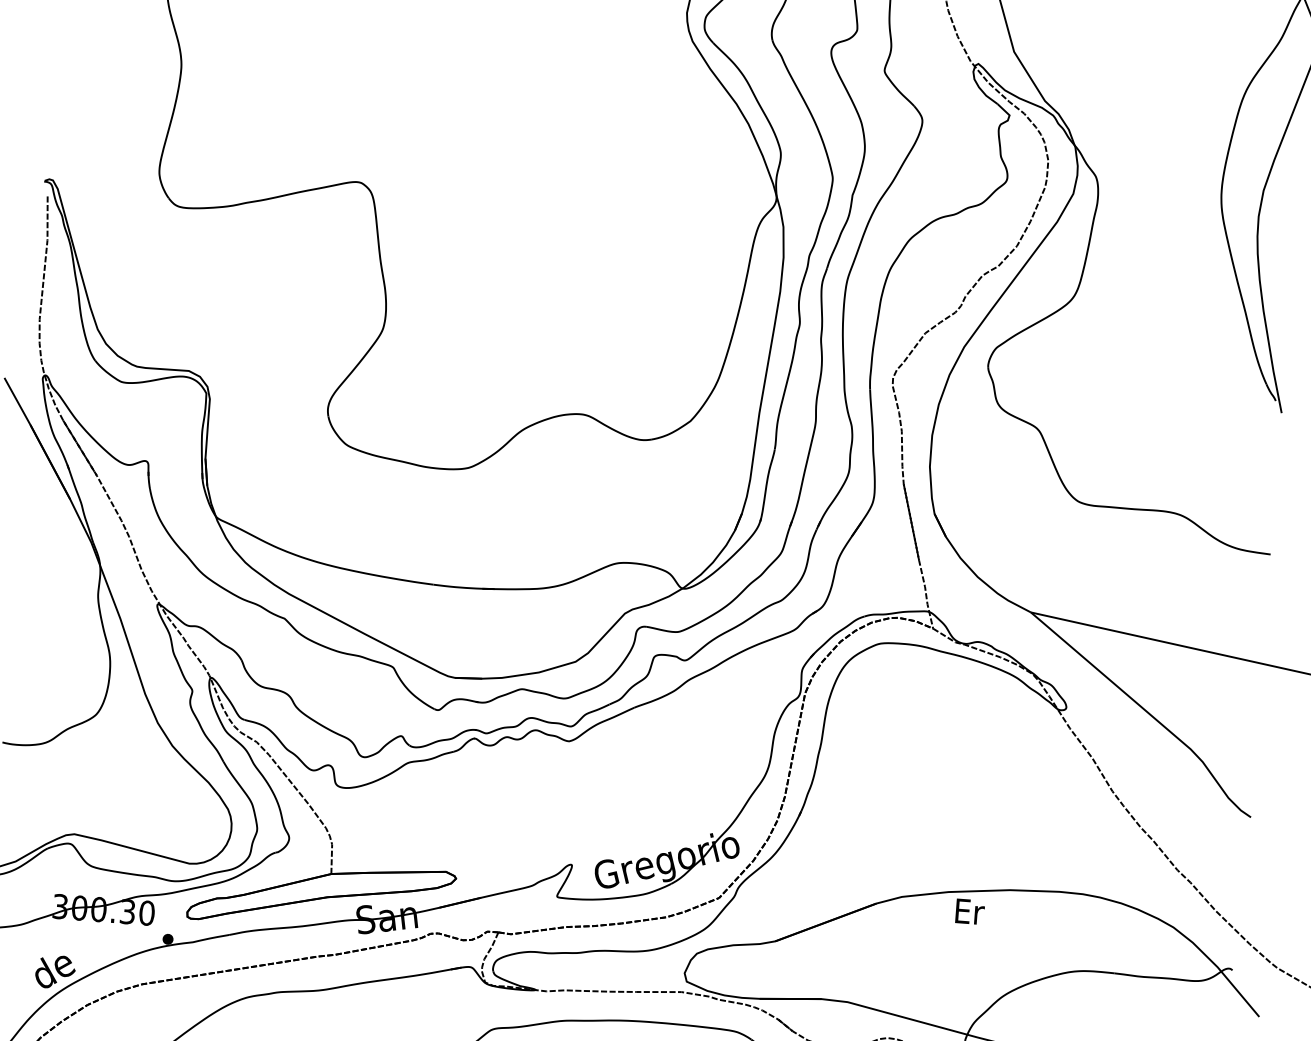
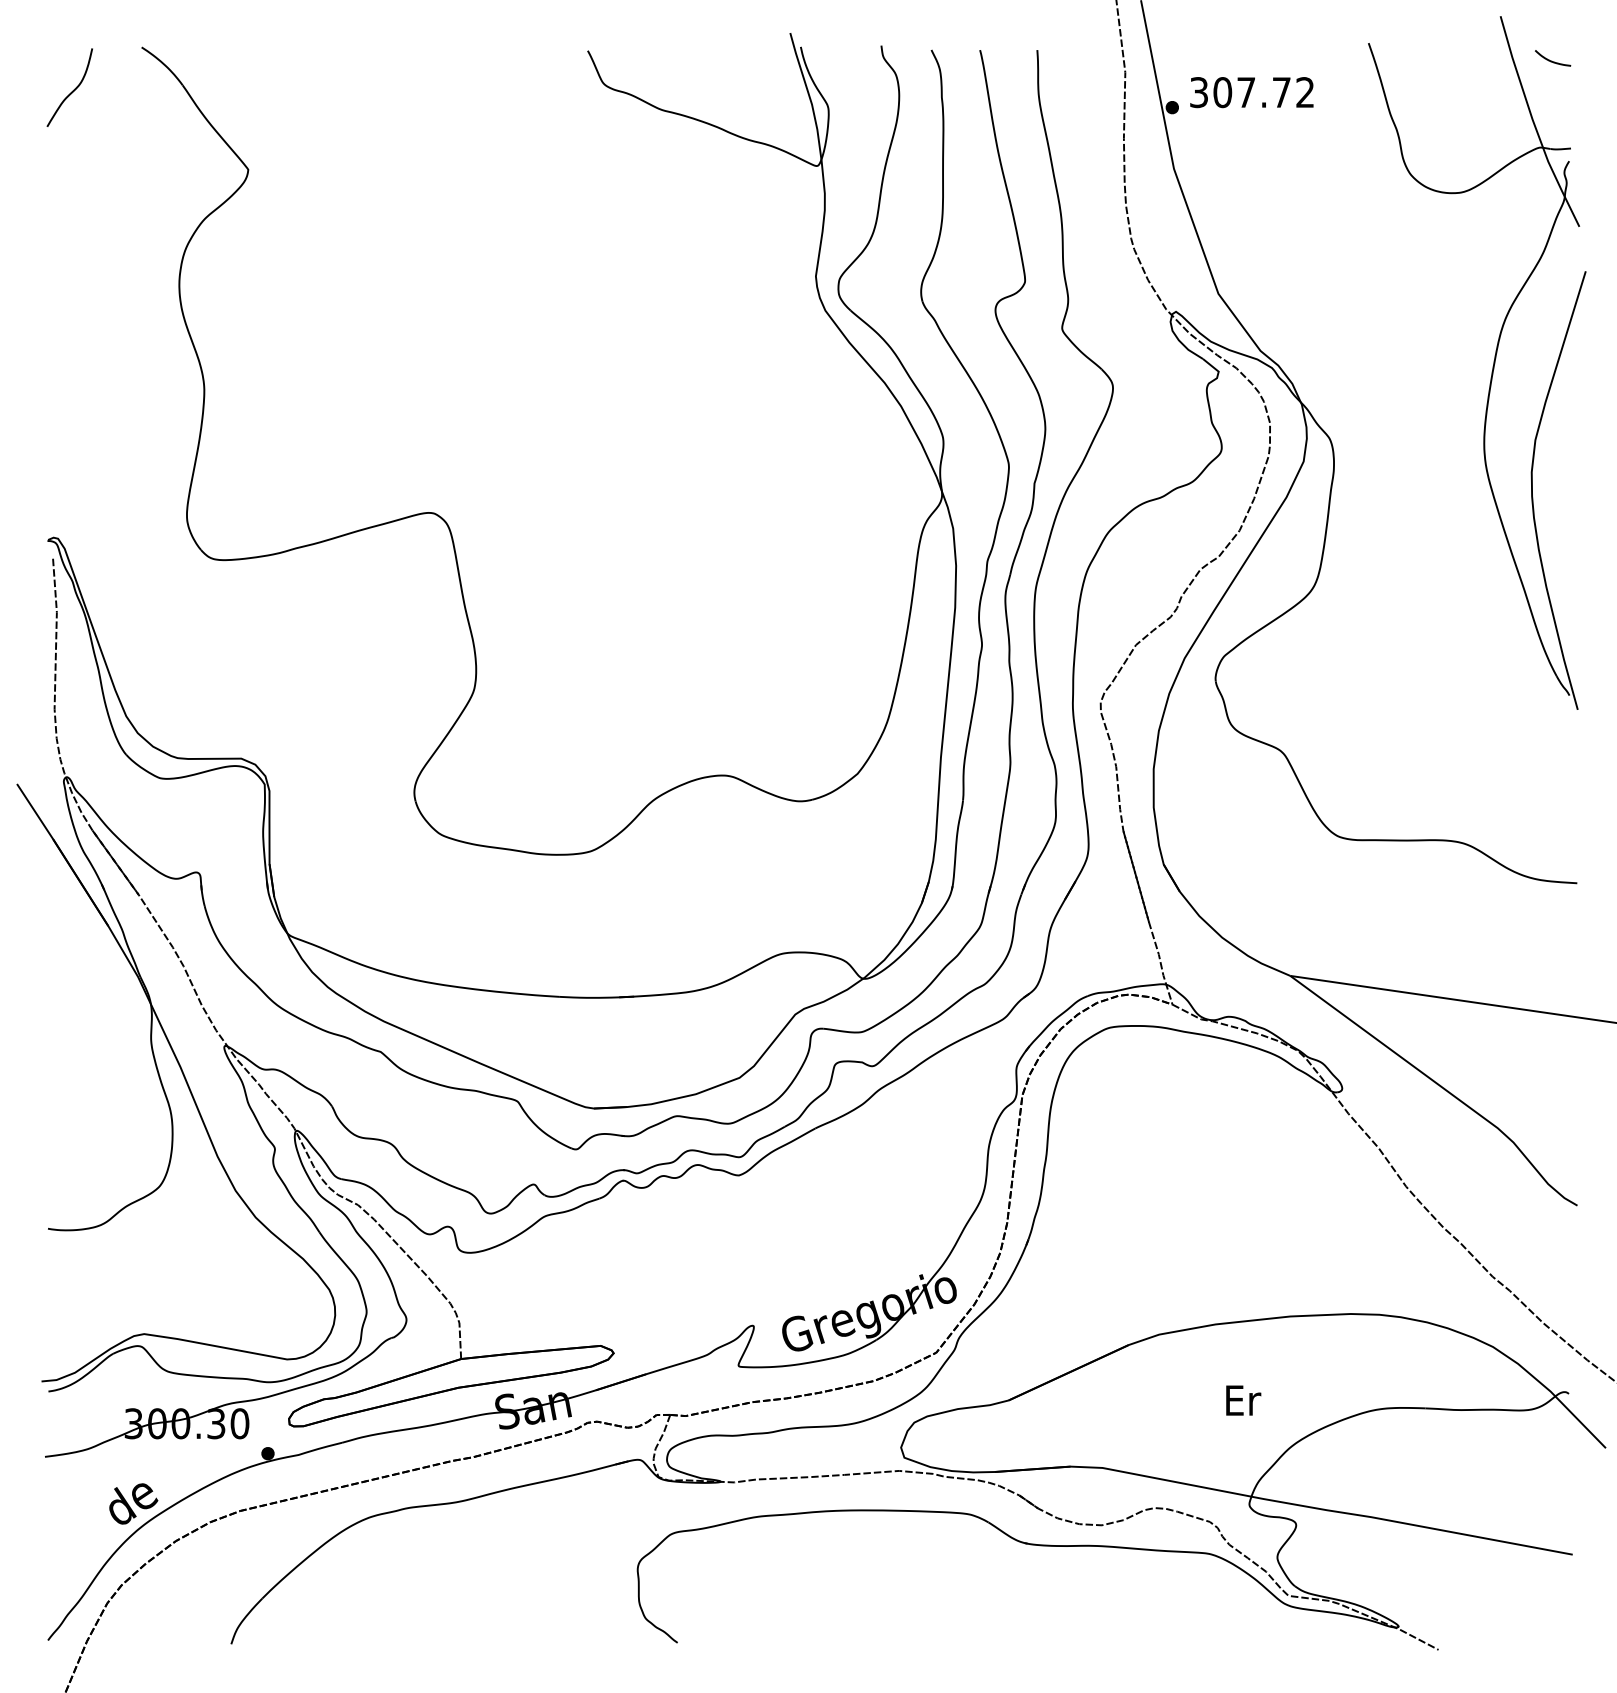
text: (970, 911) -> (1243, 1400), moved

